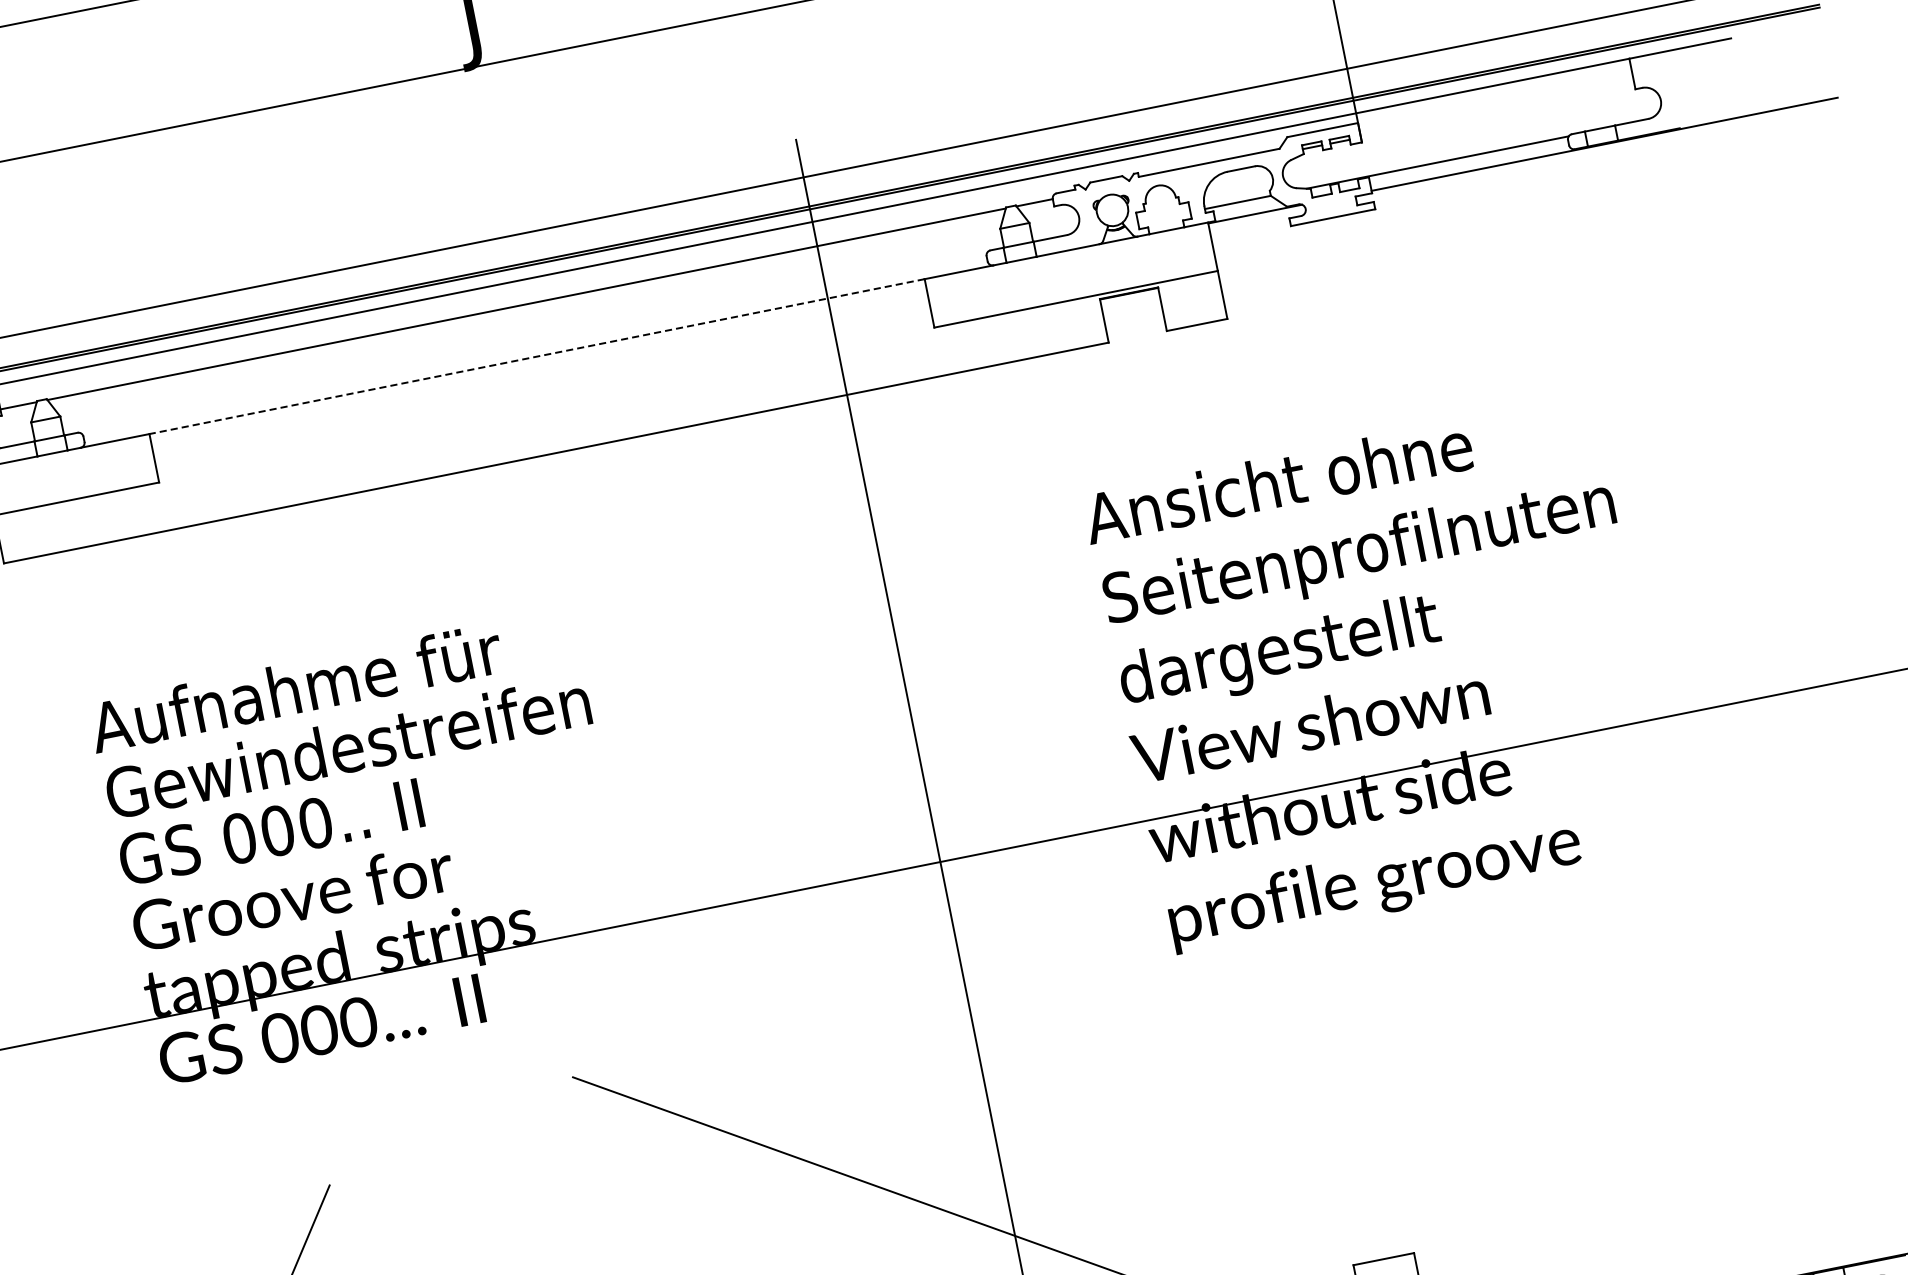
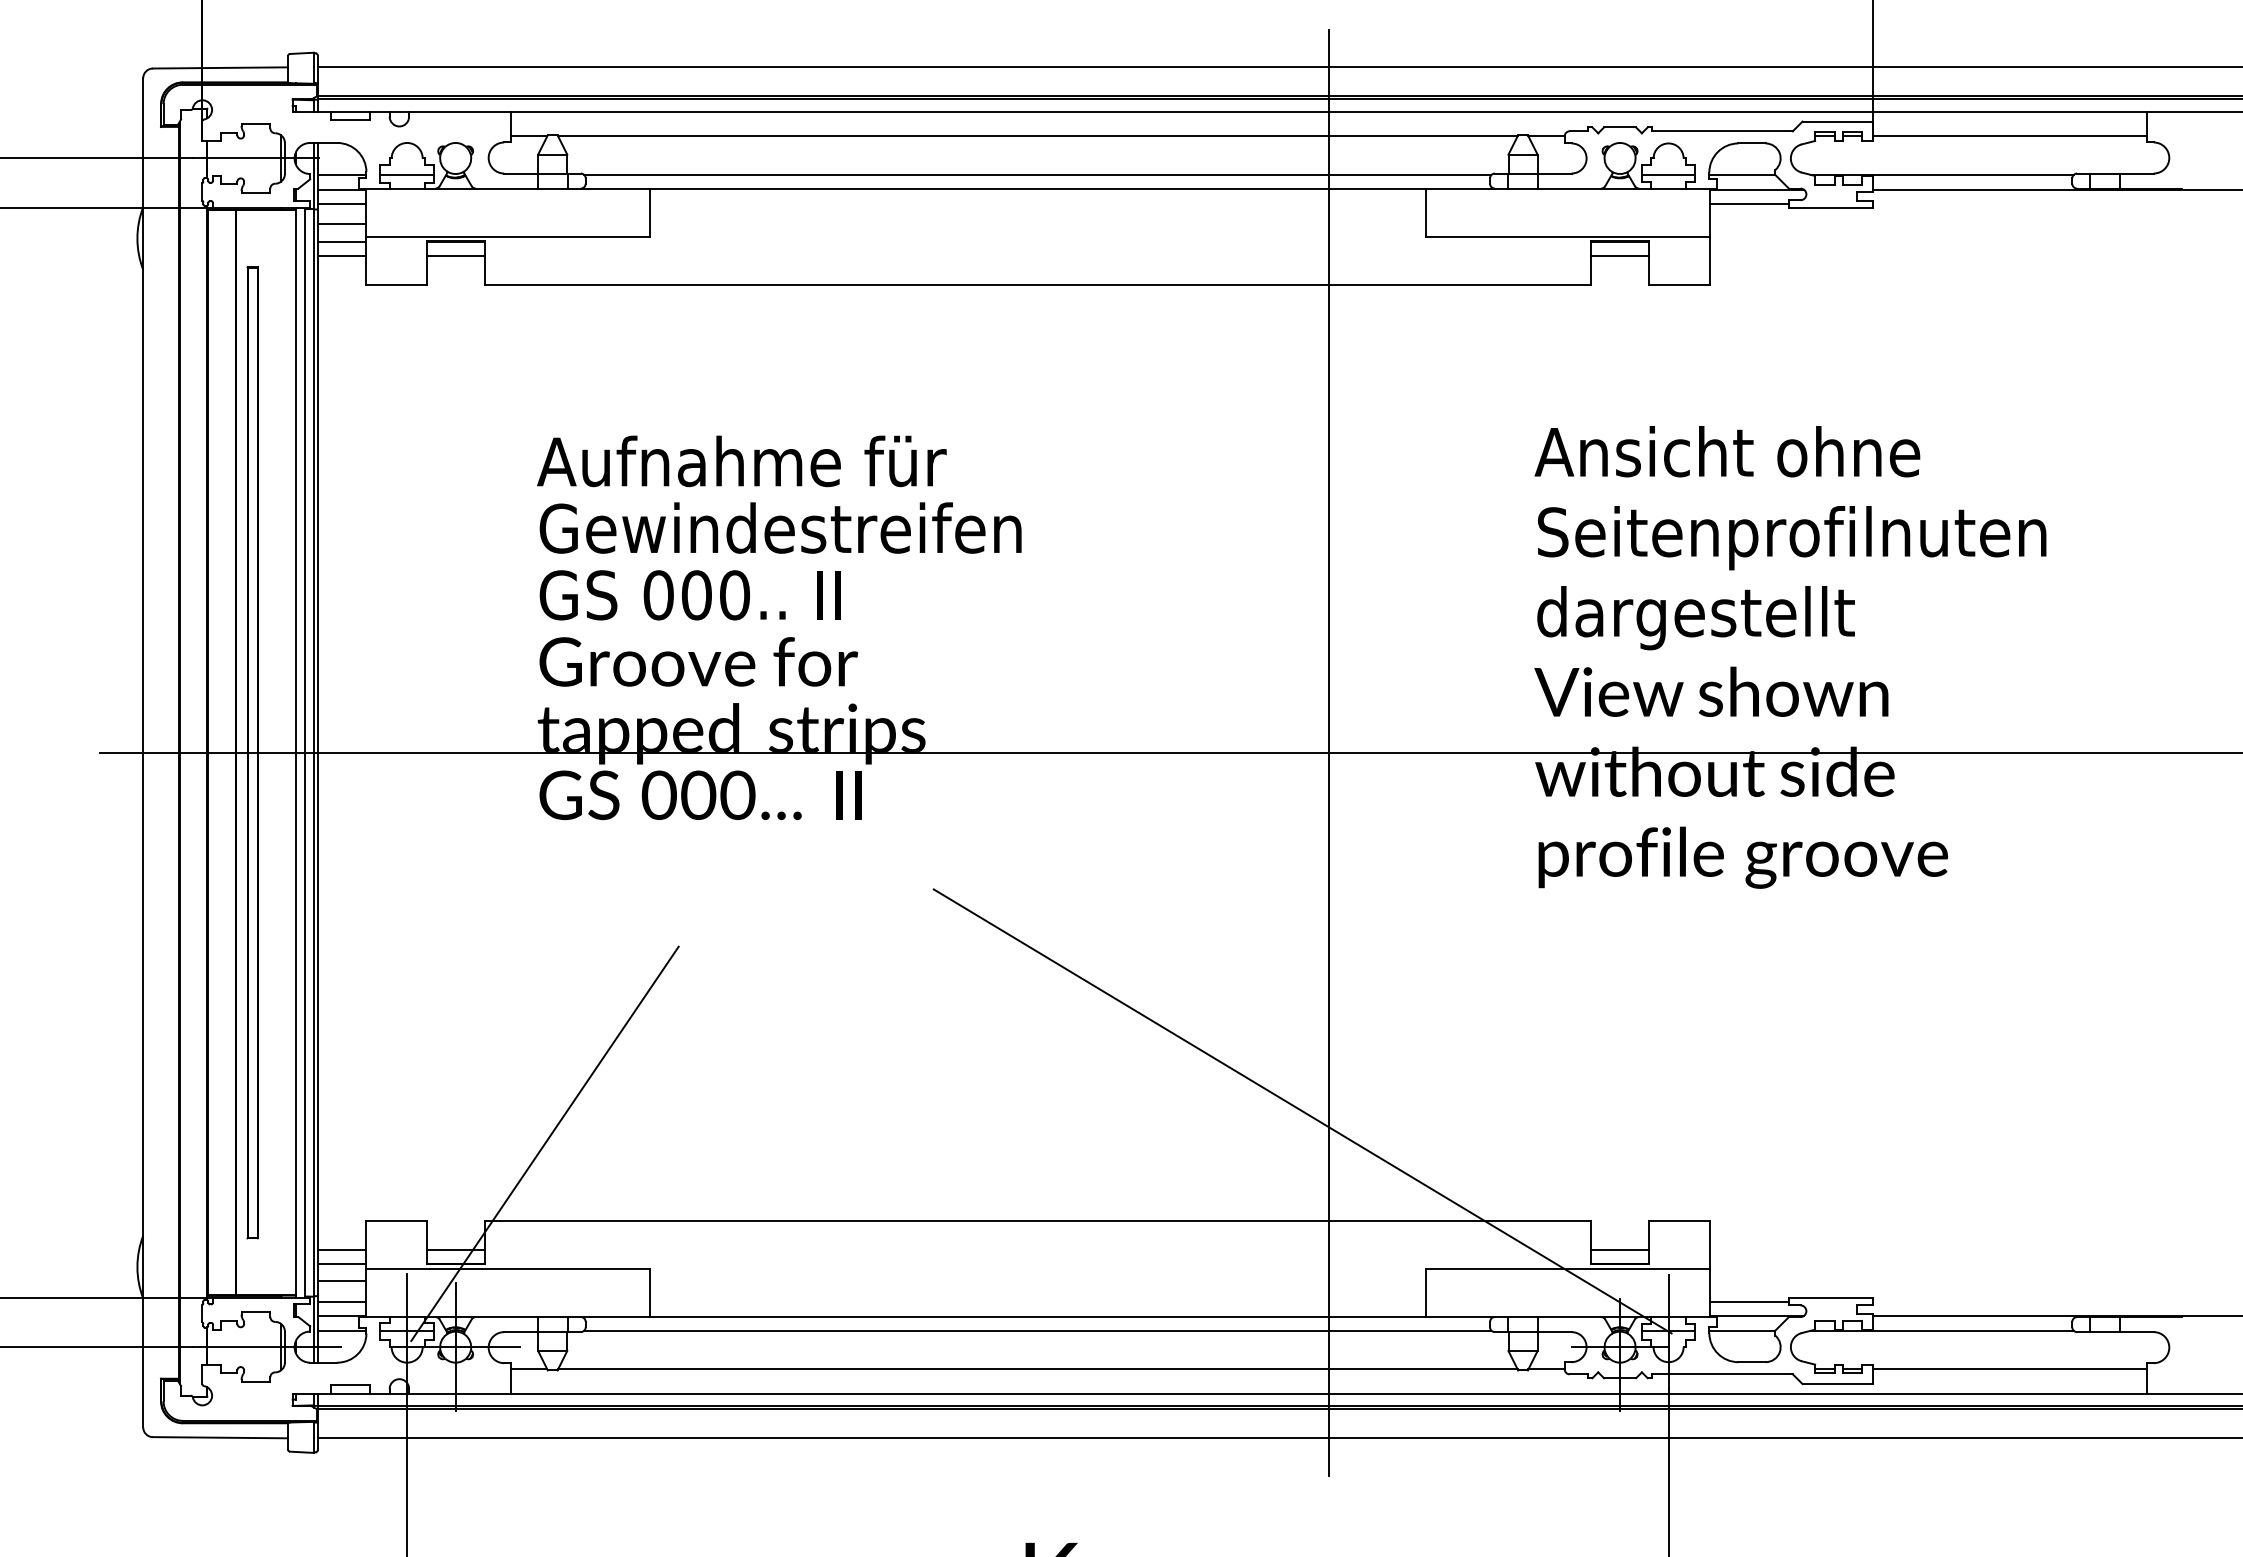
line: (1497, 110) -> (2009, 136), added
line: (1164, 216) -> (1668, 174), added
line: (1249, 230) -> (1748, 204), added
line: (1131, 307) -> (1619, 255), added
line: (533, 342) -> (1037, 174), added
line: (536, 356) -> (1037, 188), dashed -> solid

